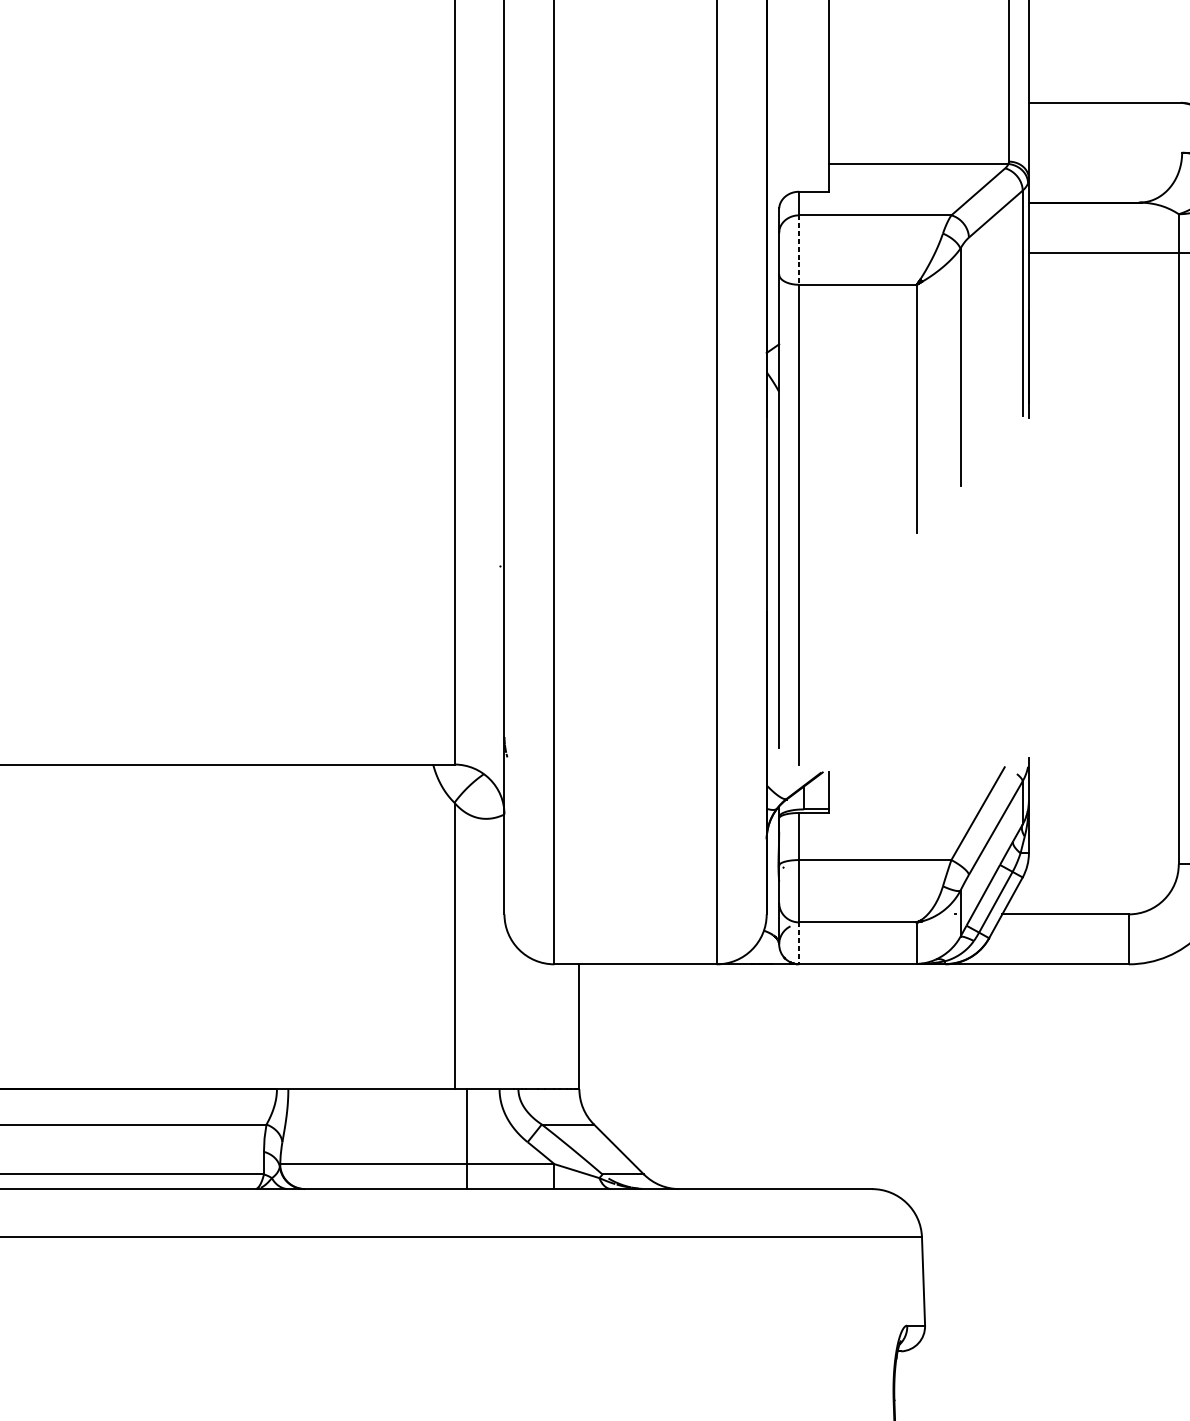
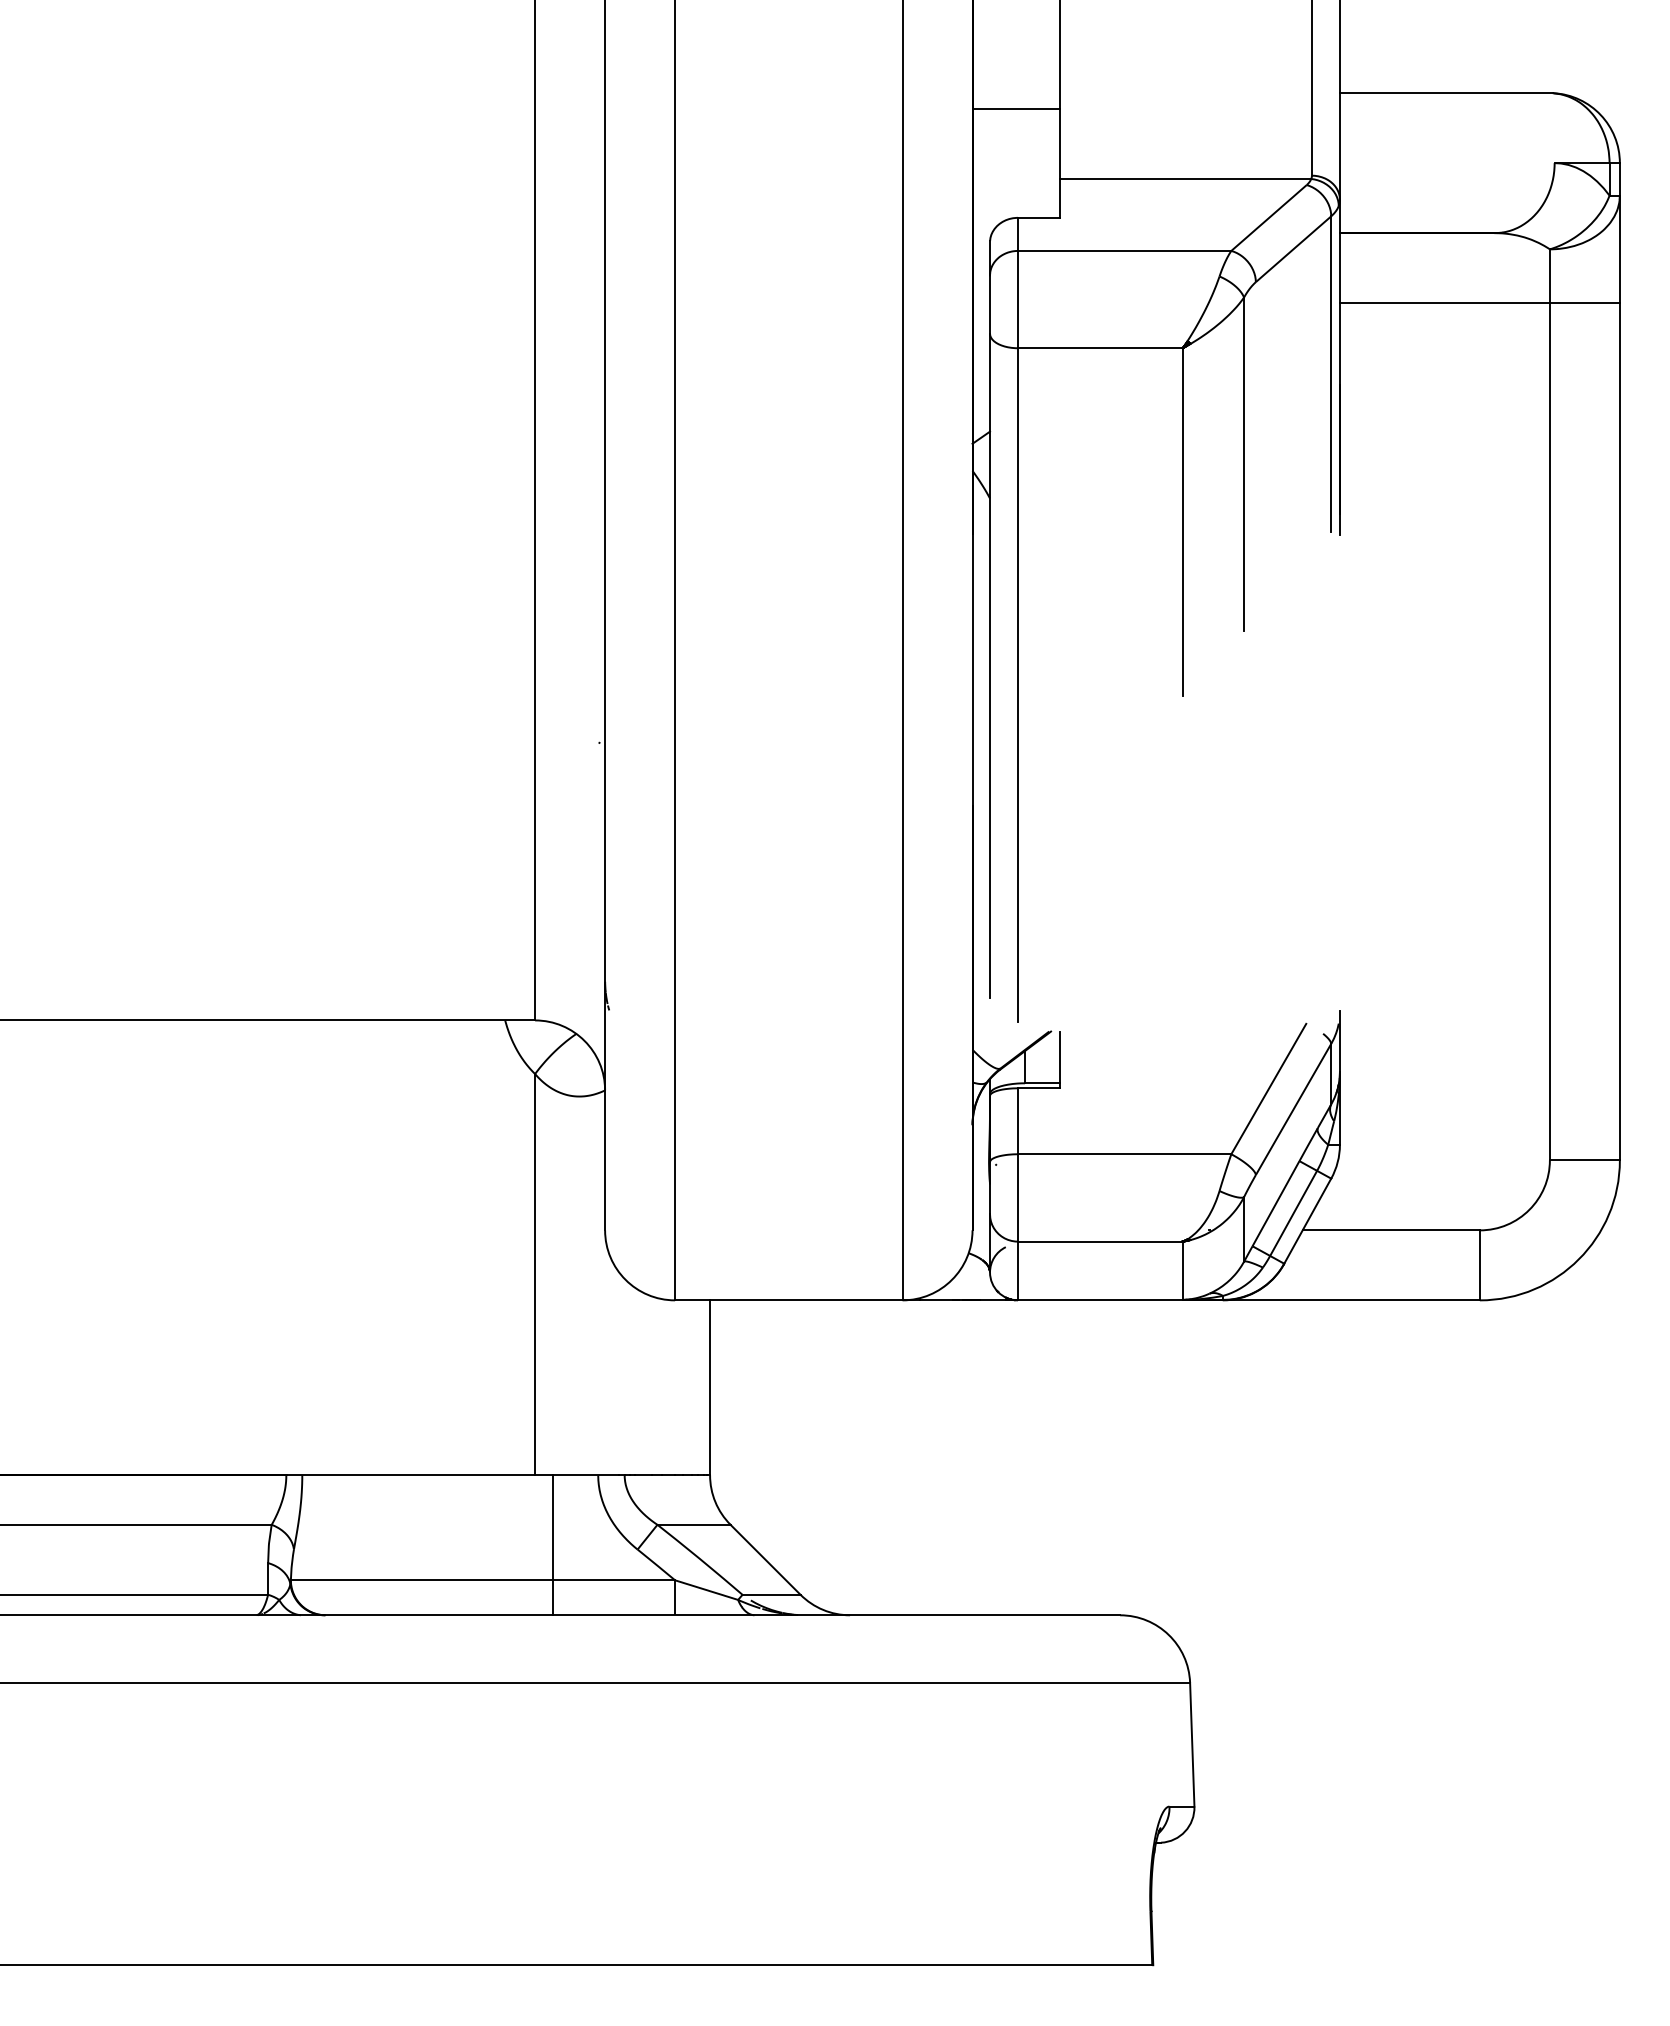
line: (798, 114) -> (1016, 109), added
line: (799, 250) -> (1018, 299), dashed -> solid
line: (799, 943) -> (1018, 1271), dashed -> solid

